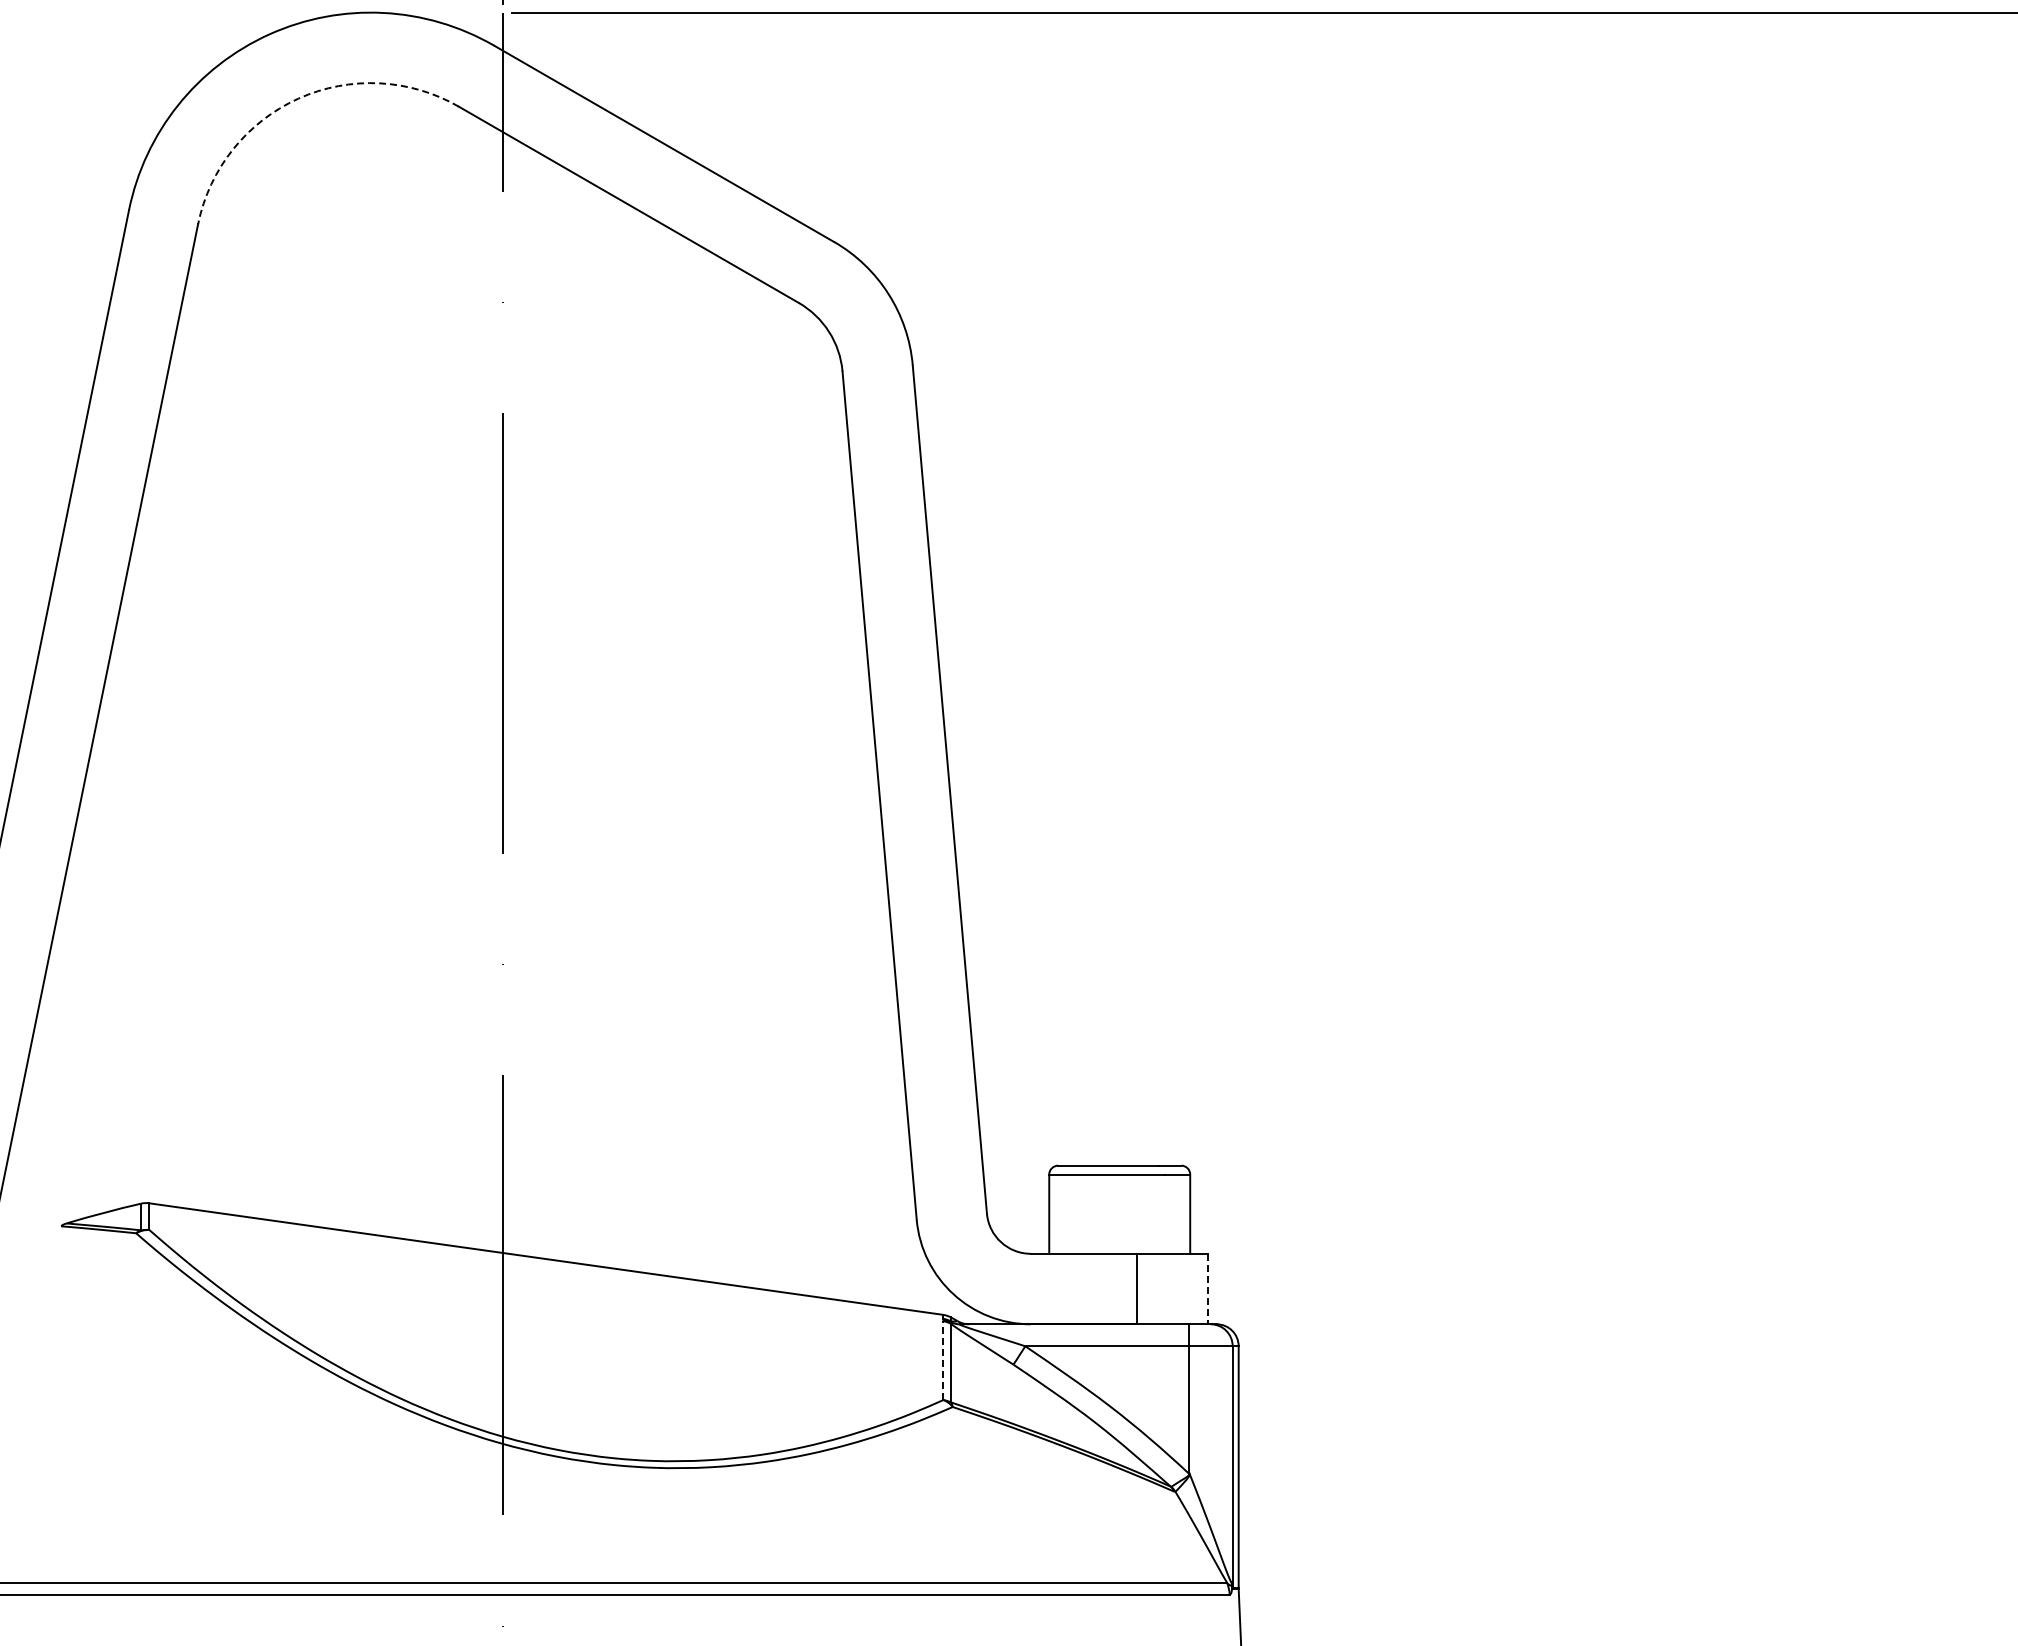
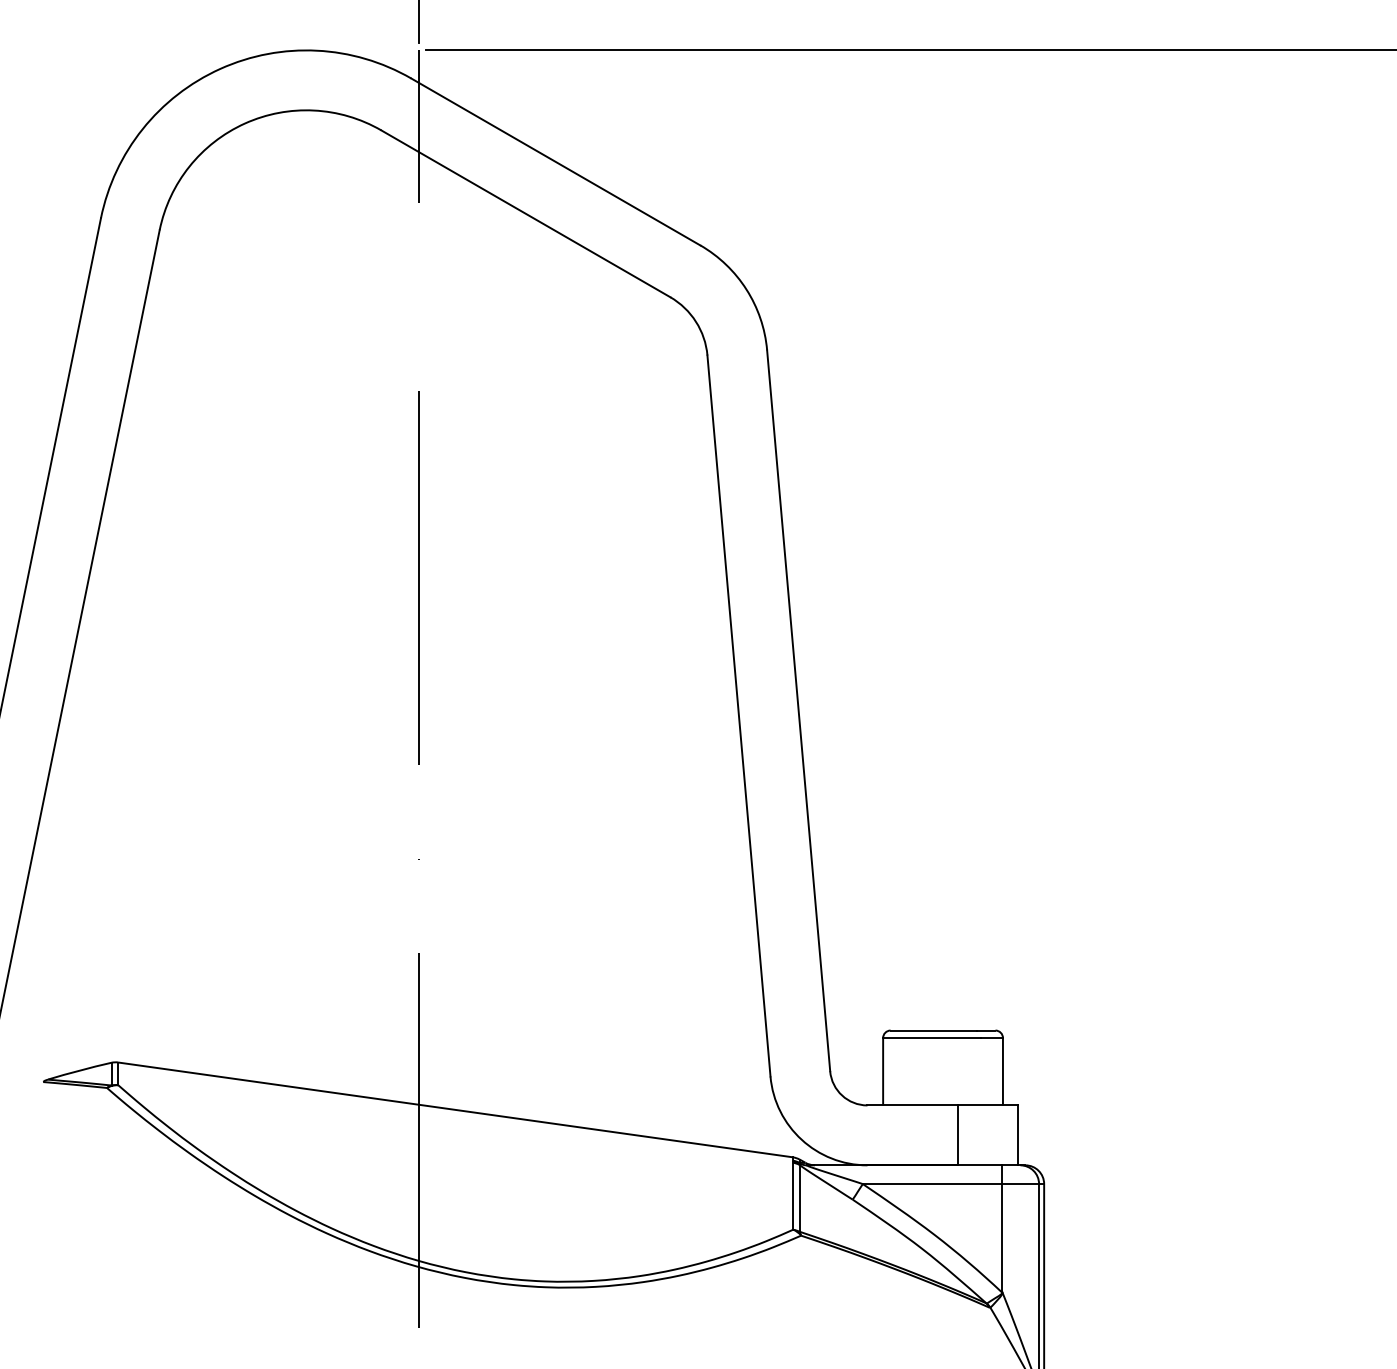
arc: (298, 98) -> (245, 123), dashed -> solid
line: (1207, 1289) -> (1017, 1135), dashed -> solid
line: (943, 1360) -> (793, 1196), dashed -> solid

